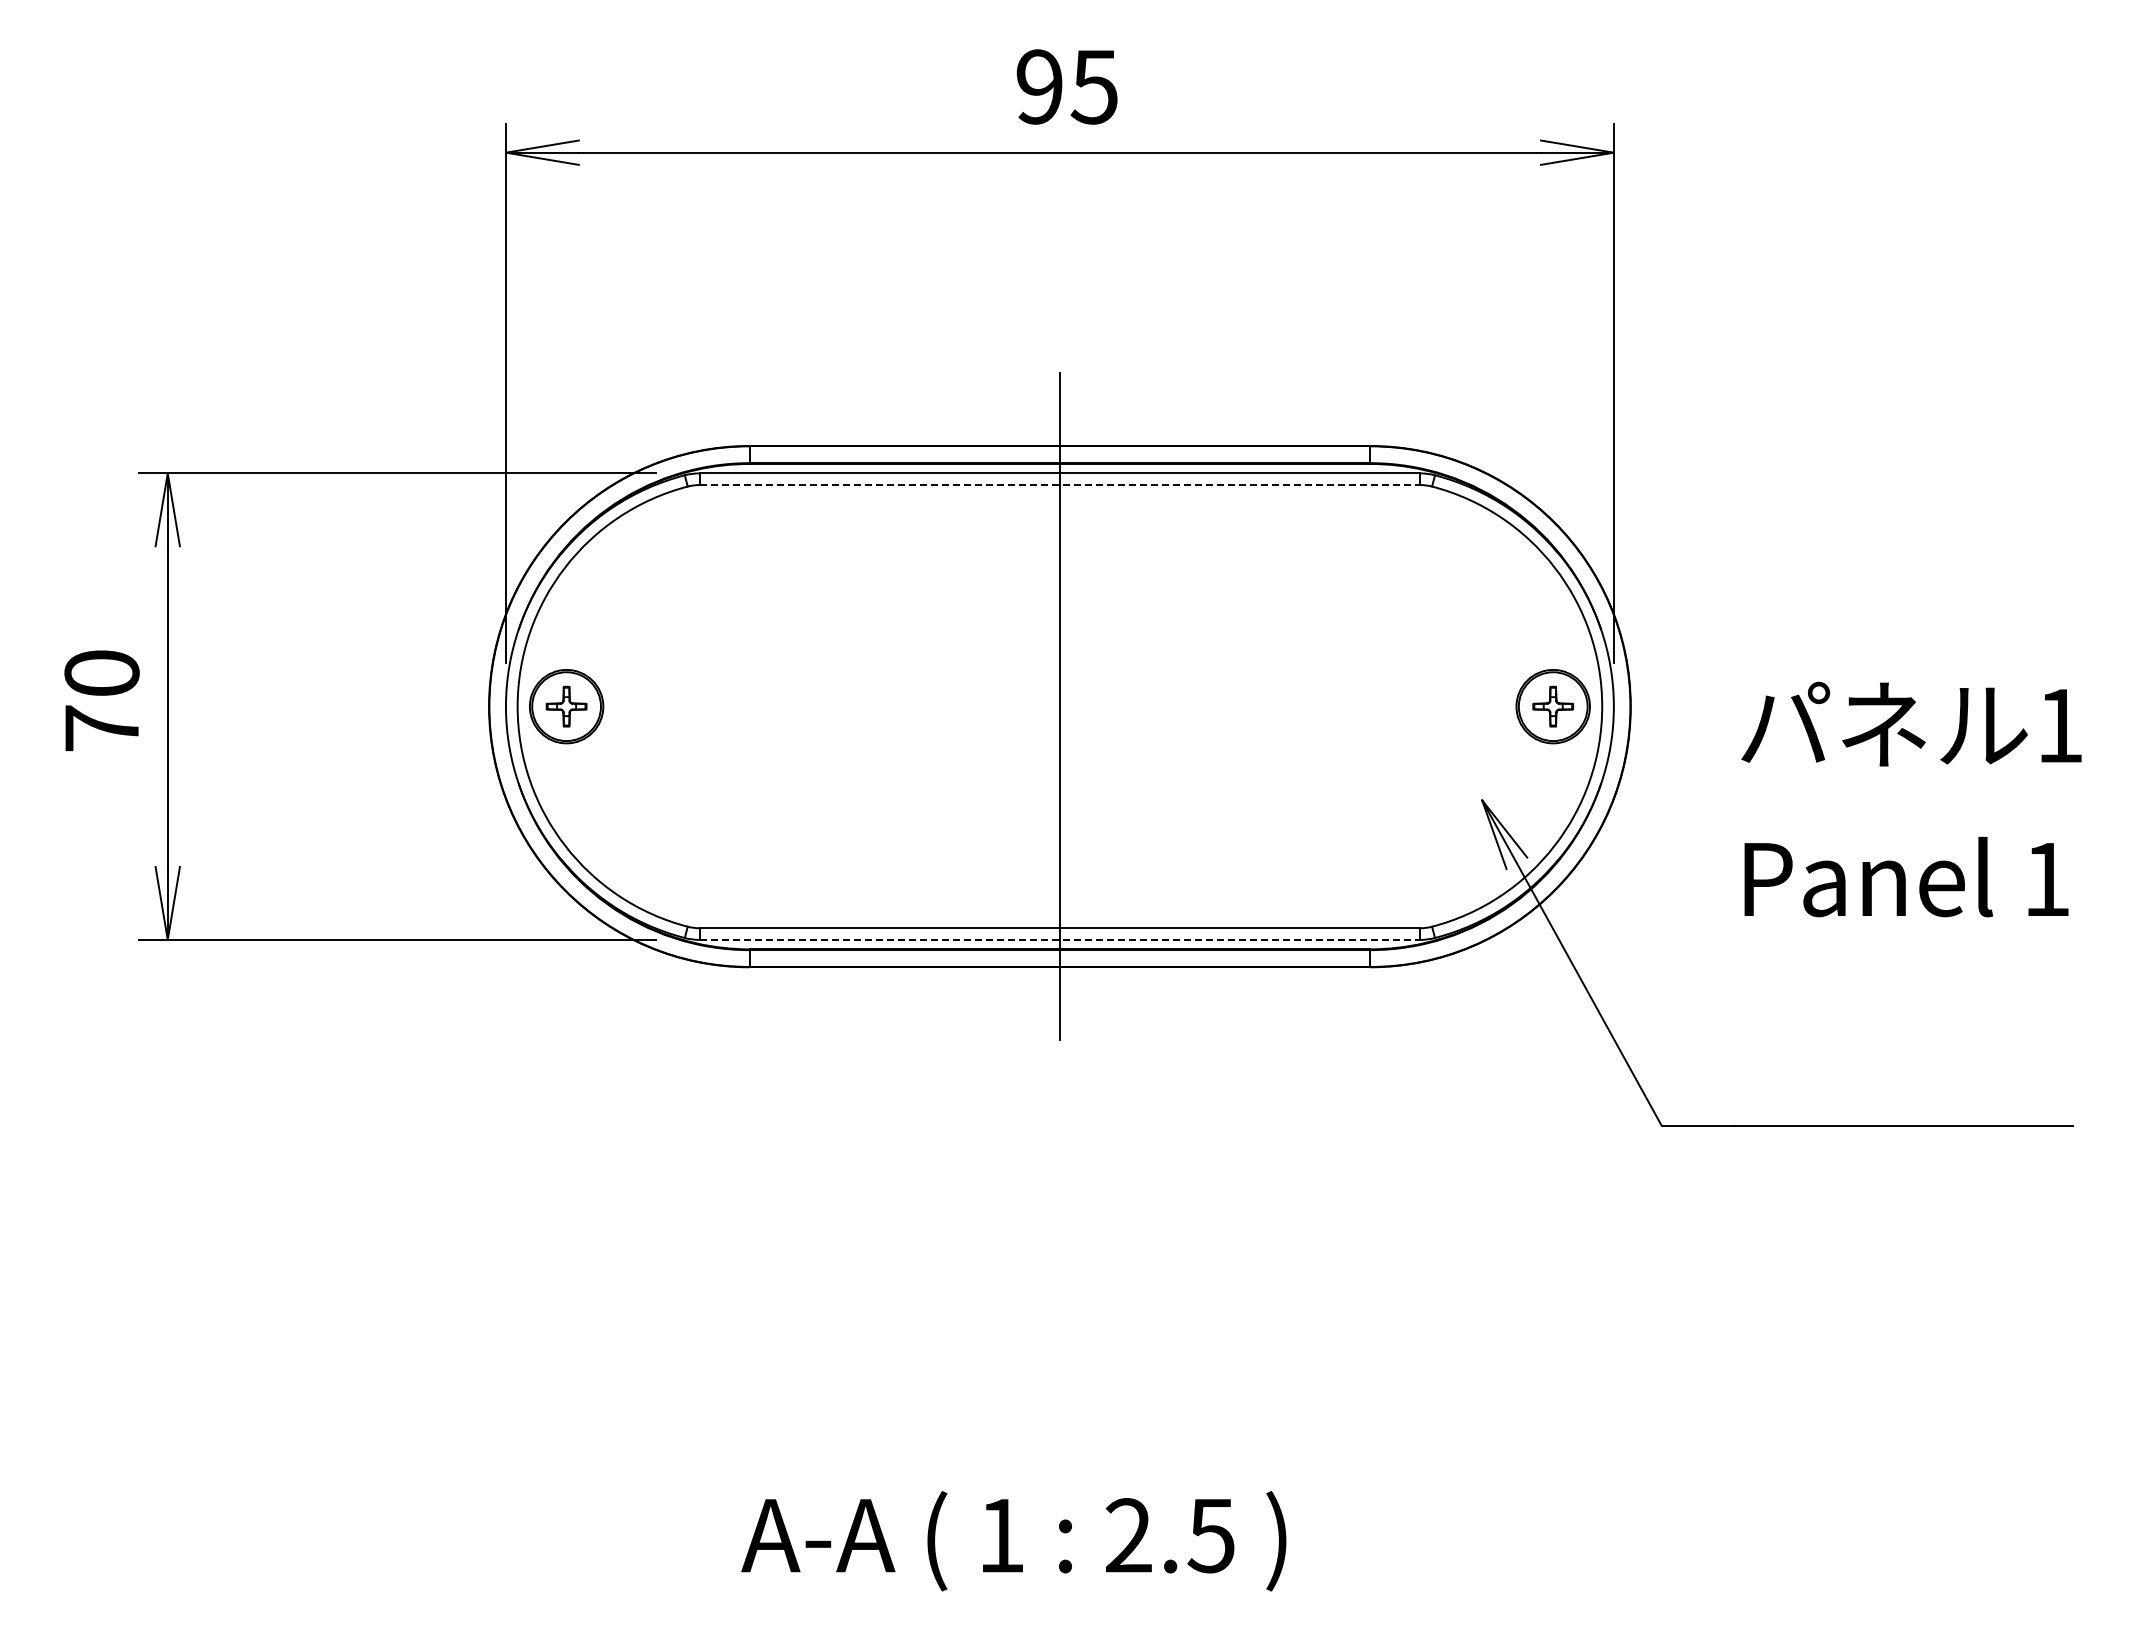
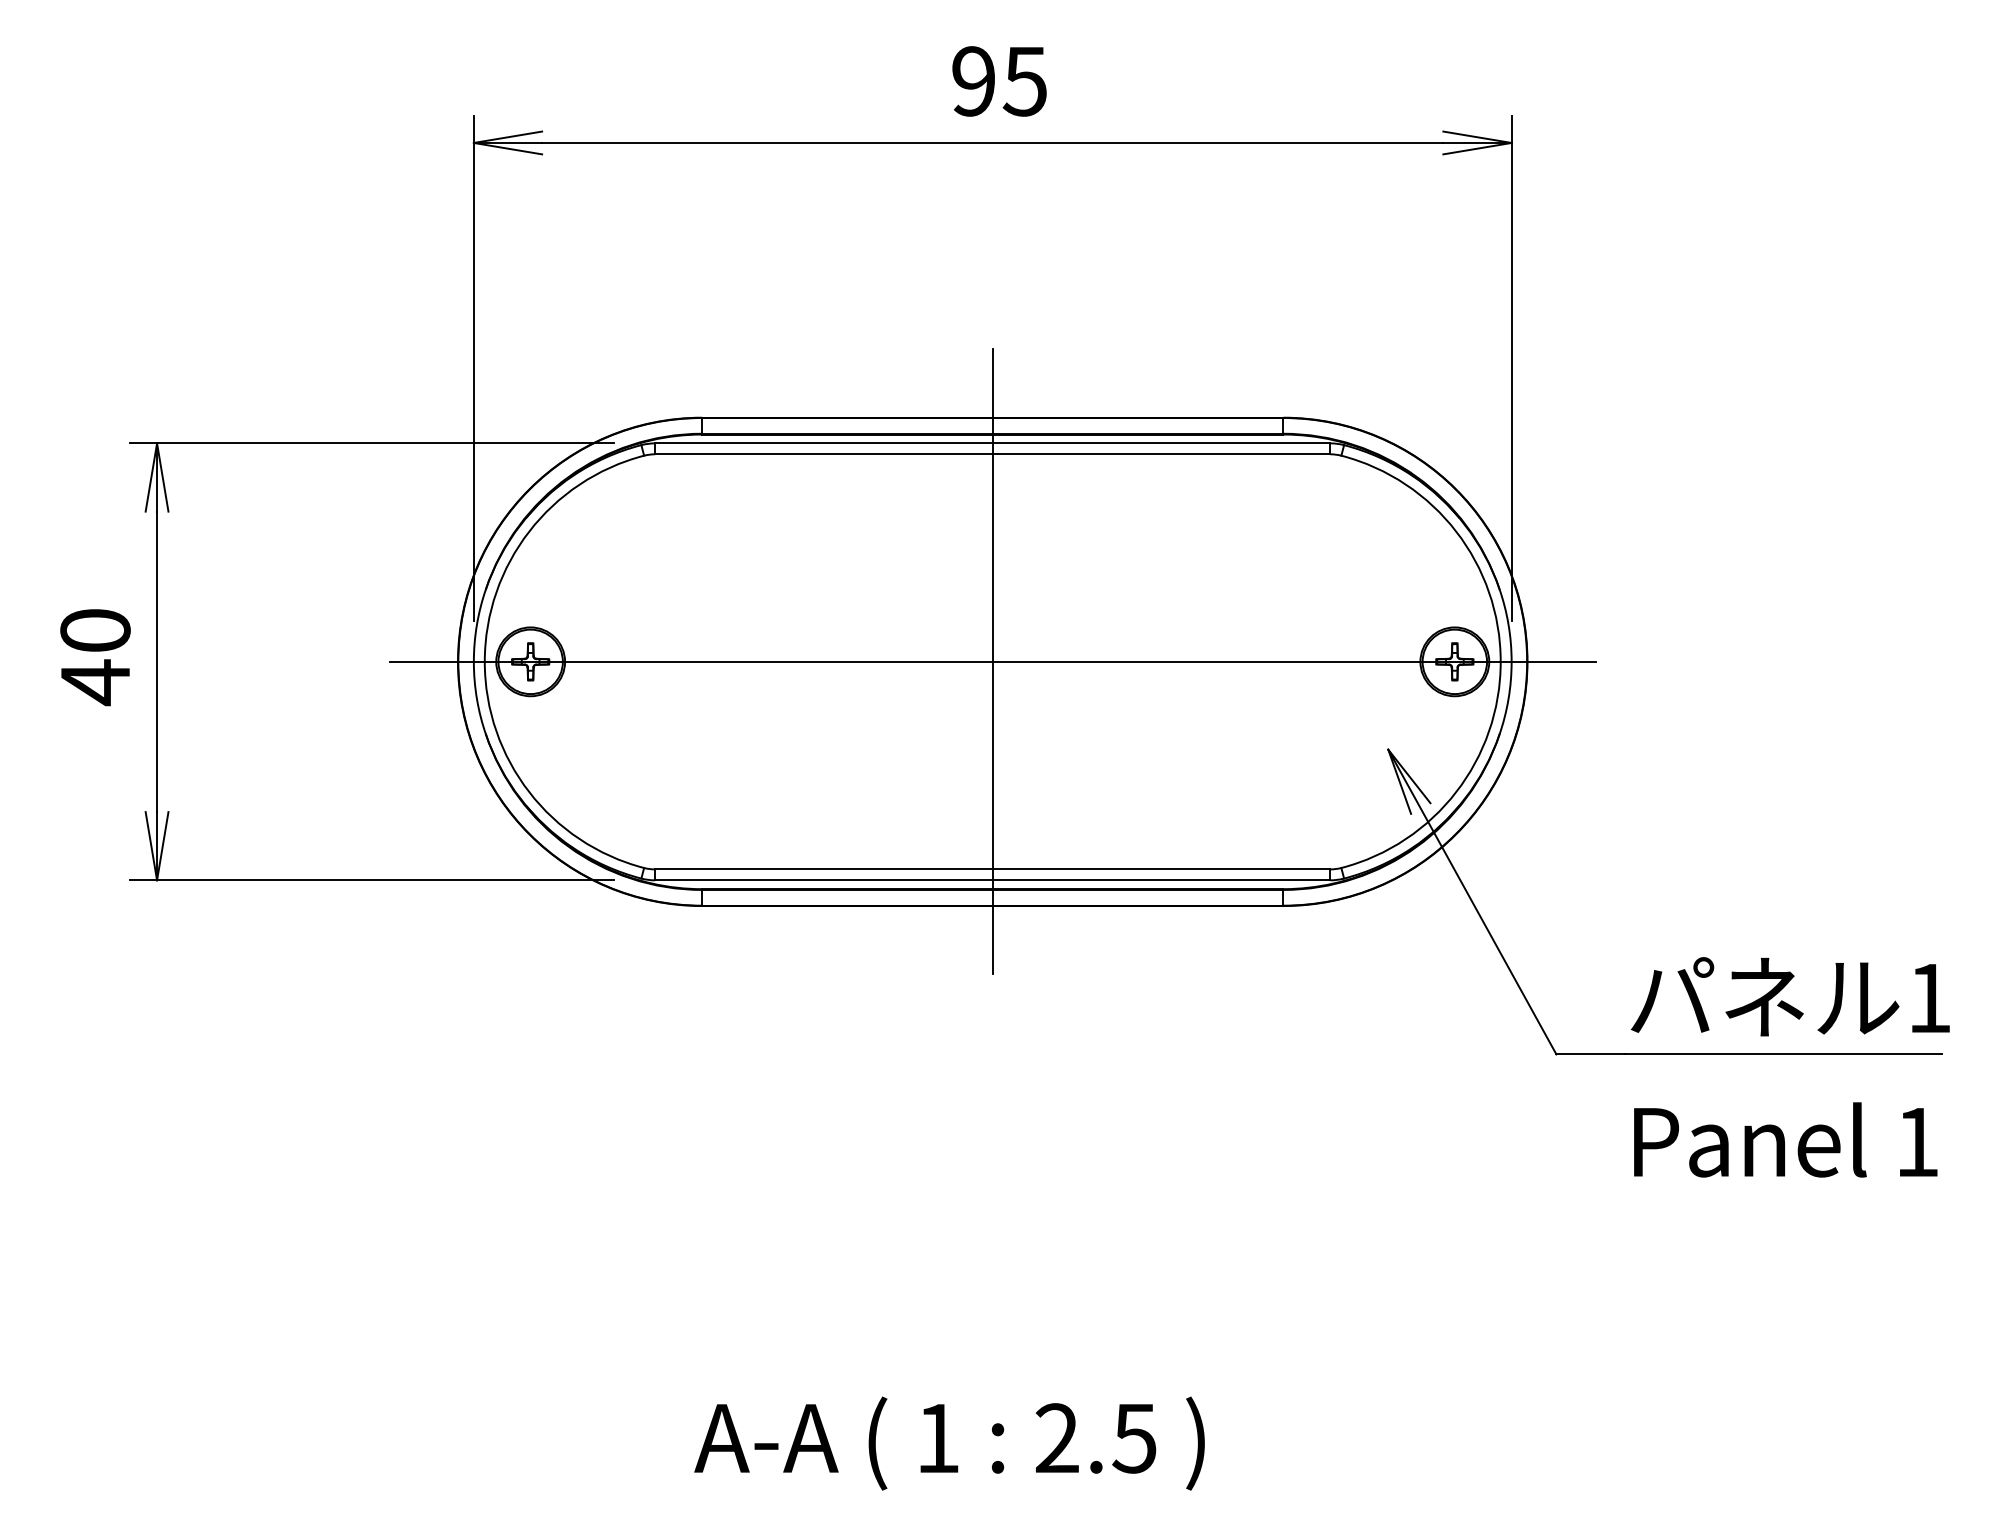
line: (1060, 485) -> (993, 454), dashed -> solid
line: (1059, 706) -> (992, 661), added
text: (101, 728) -> (94, 682), 70 -> 40
text: (1911, 799) -> (1790, 1067), moved
line: (1060, 939) -> (993, 879), dashed -> solid

